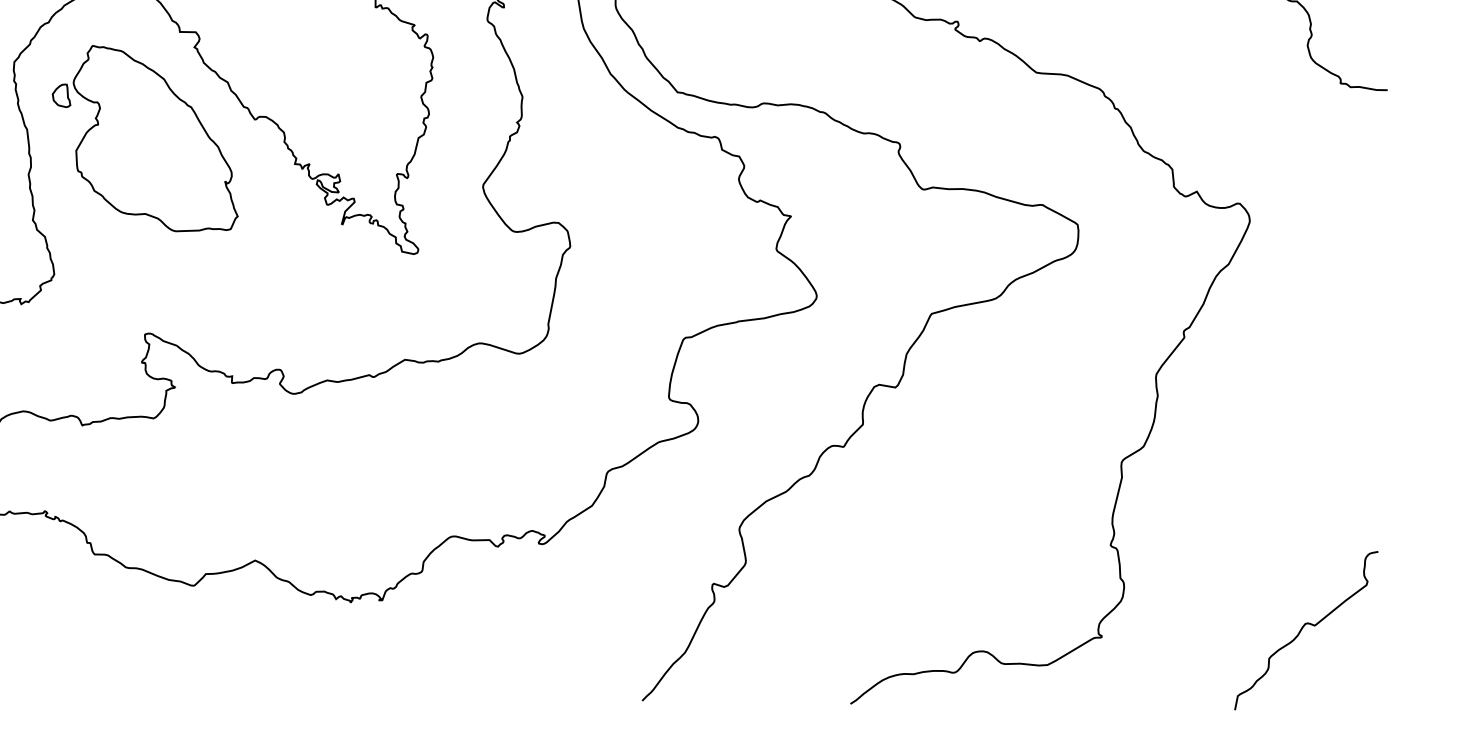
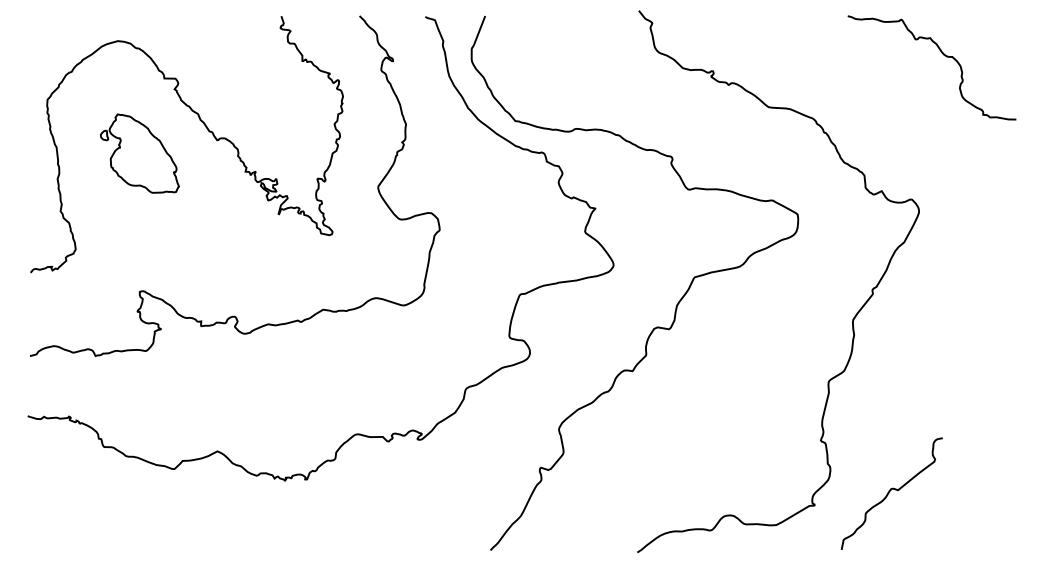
part: (144, 138) -> (139, 153), size x0.6
curve: (1302, 630) -> (889, 493), moved

